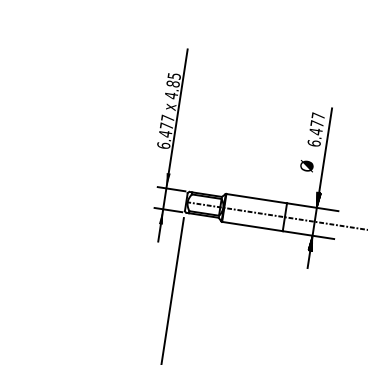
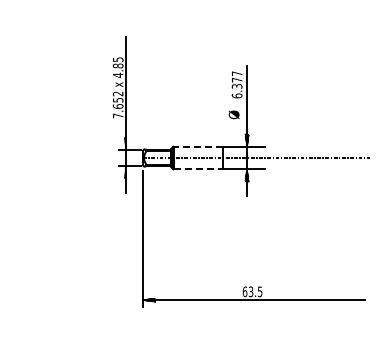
text: (165, 131) -> (117, 104), 6.477 -> 7.652
text: (315, 131) -> (236, 86), 6.477 -> 6.377
line: (256, 198) -> (198, 146), solid -> dashed
line: (252, 226) -> (198, 169), solid -> dashed

